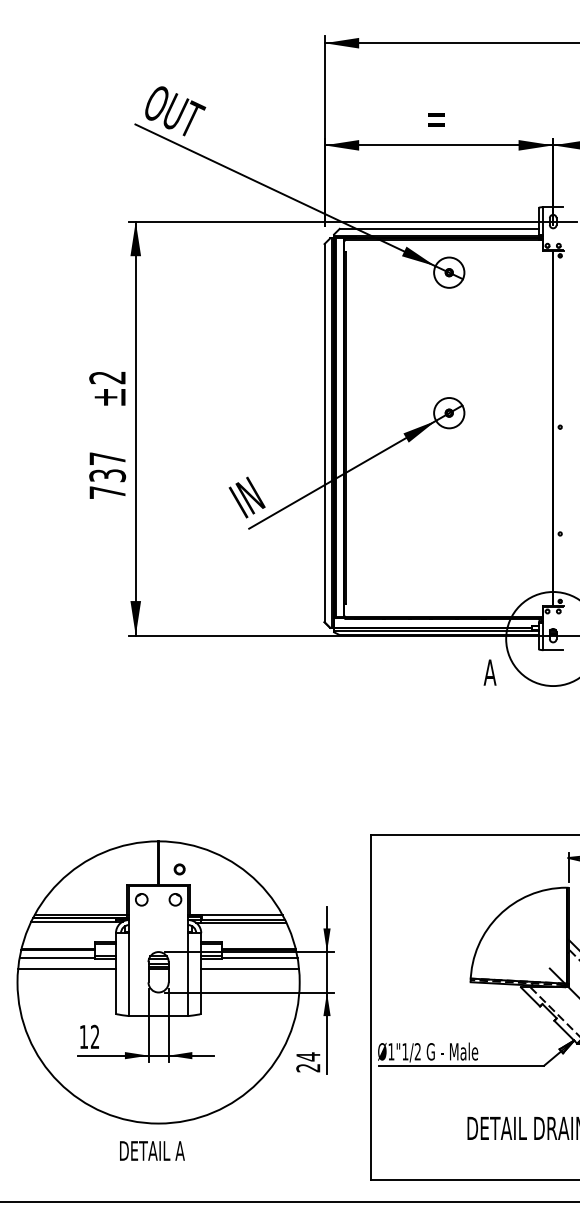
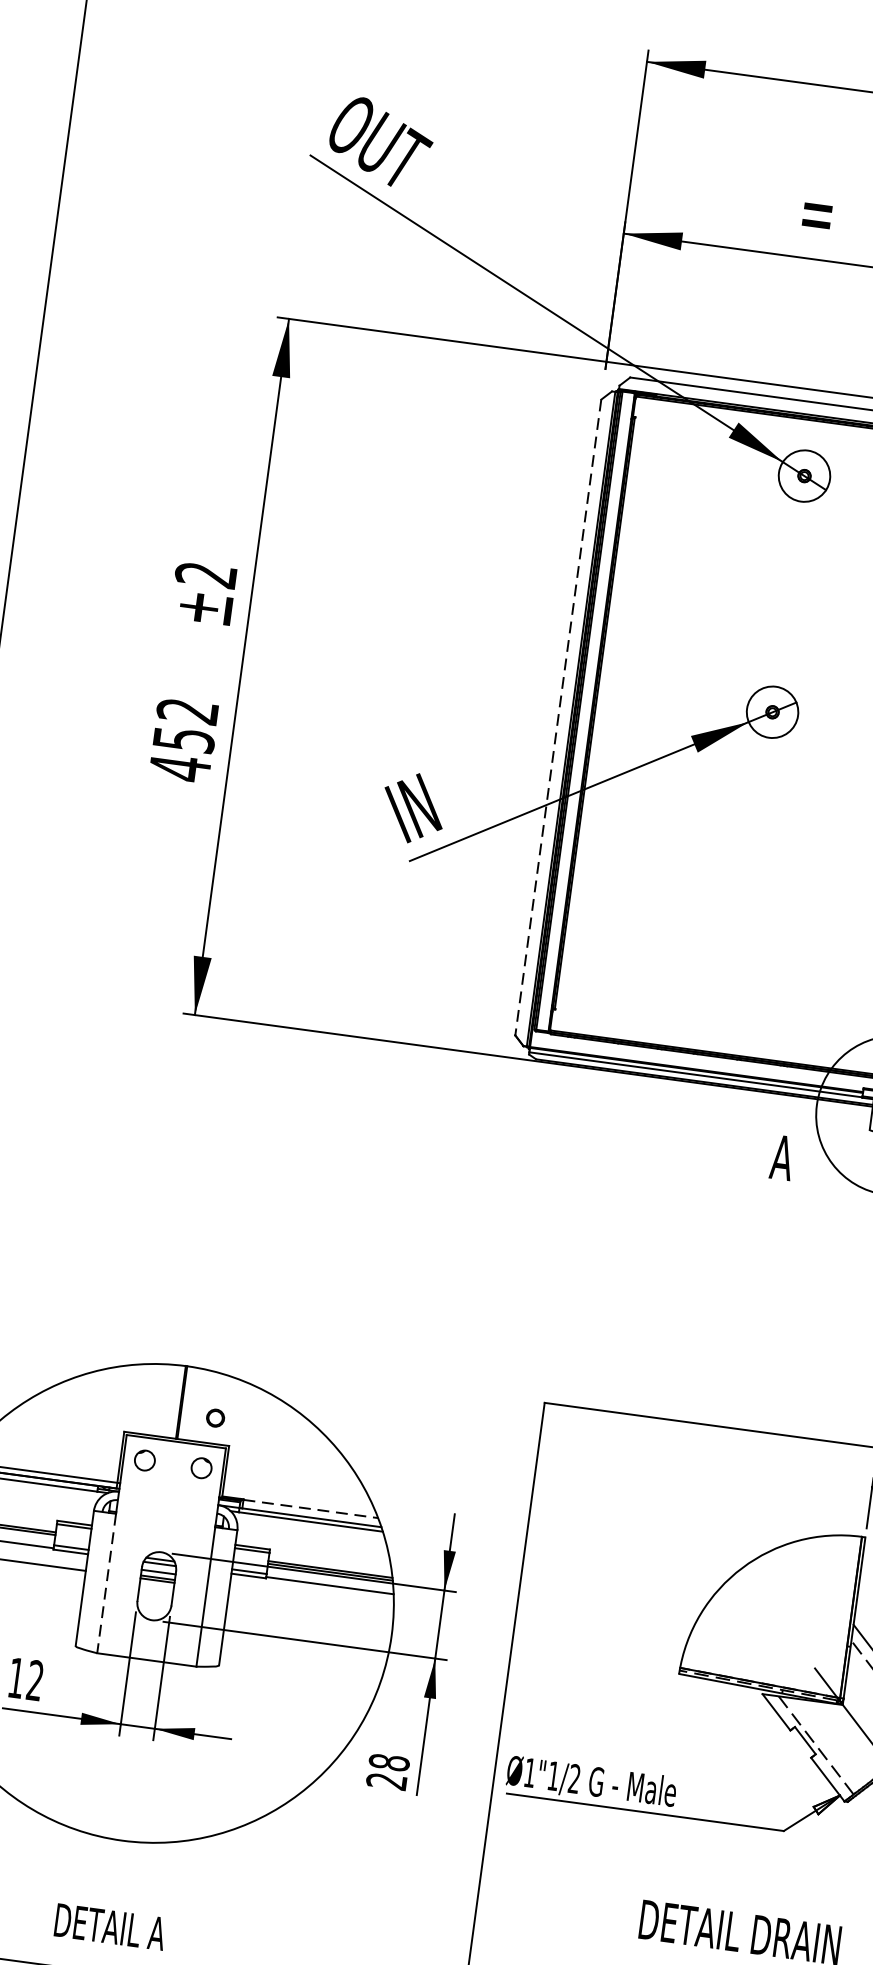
line: (324, 433) -> (558, 718), solid -> dashed
text: (107, 475) -> (183, 739), 737 -> 452
line: (243, 914) -> (312, 1508), solid -> dashed
line: (250, 968) -> (312, 1600), removed
line: (129, 975) -> (107, 1585), solid -> dashed
text: (308, 1056) -> (389, 1761), 24 -> 28
text: (152, 1150) -> (110, 1926), moved

